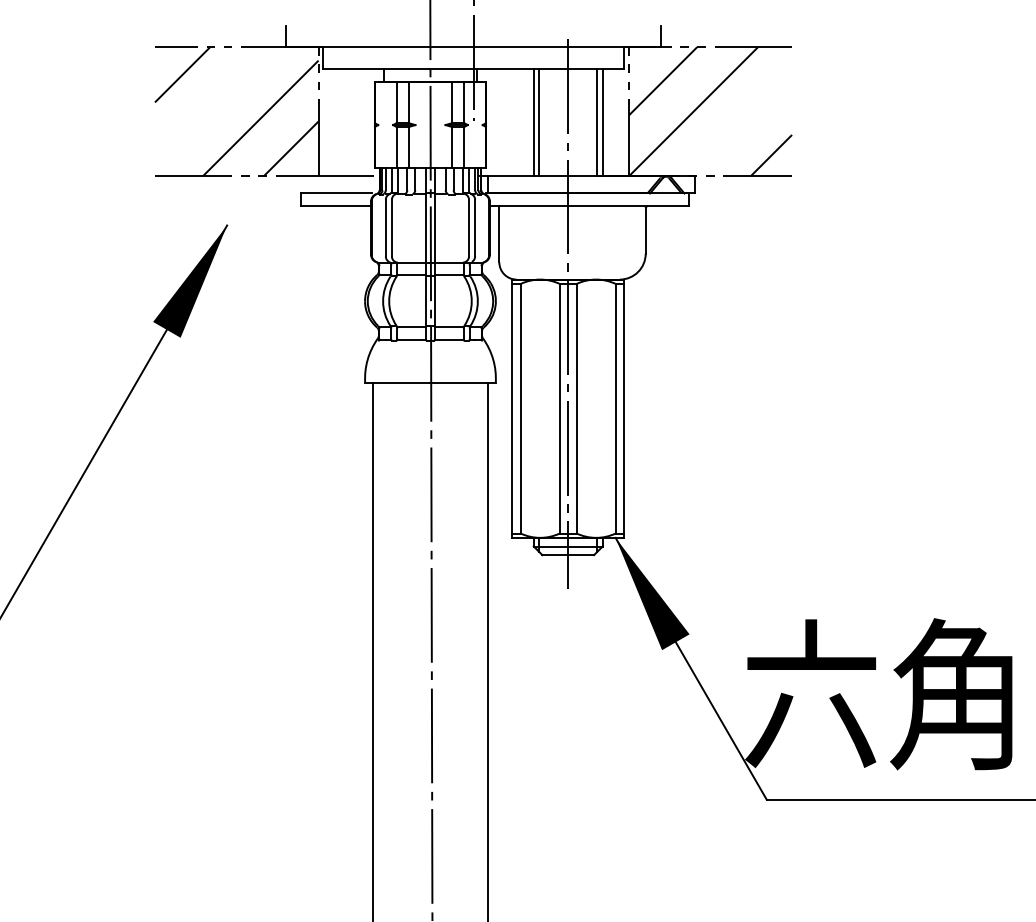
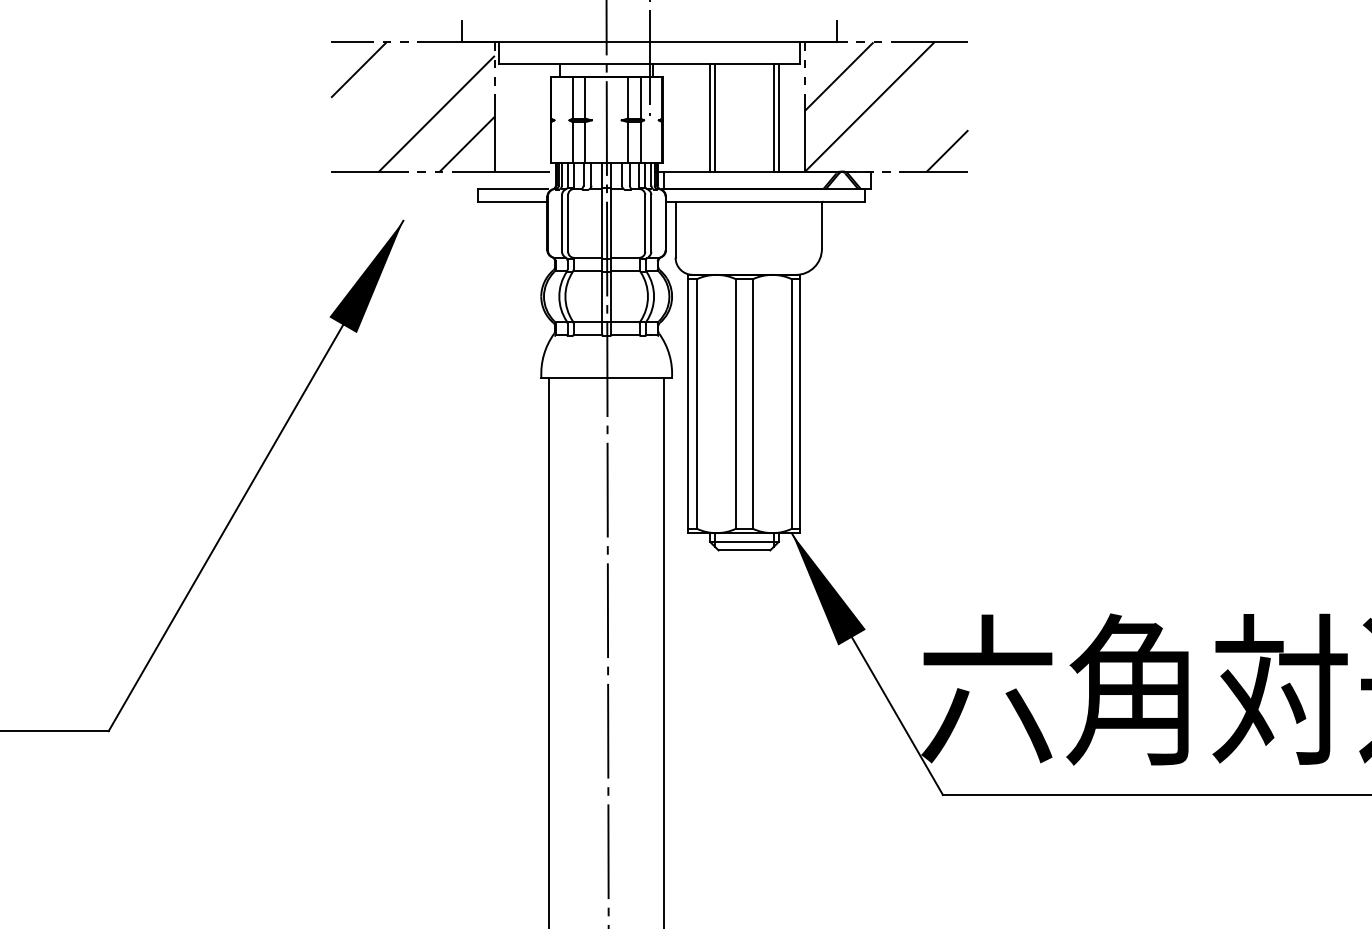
line: (568, 314) -> (744, 309), removed

